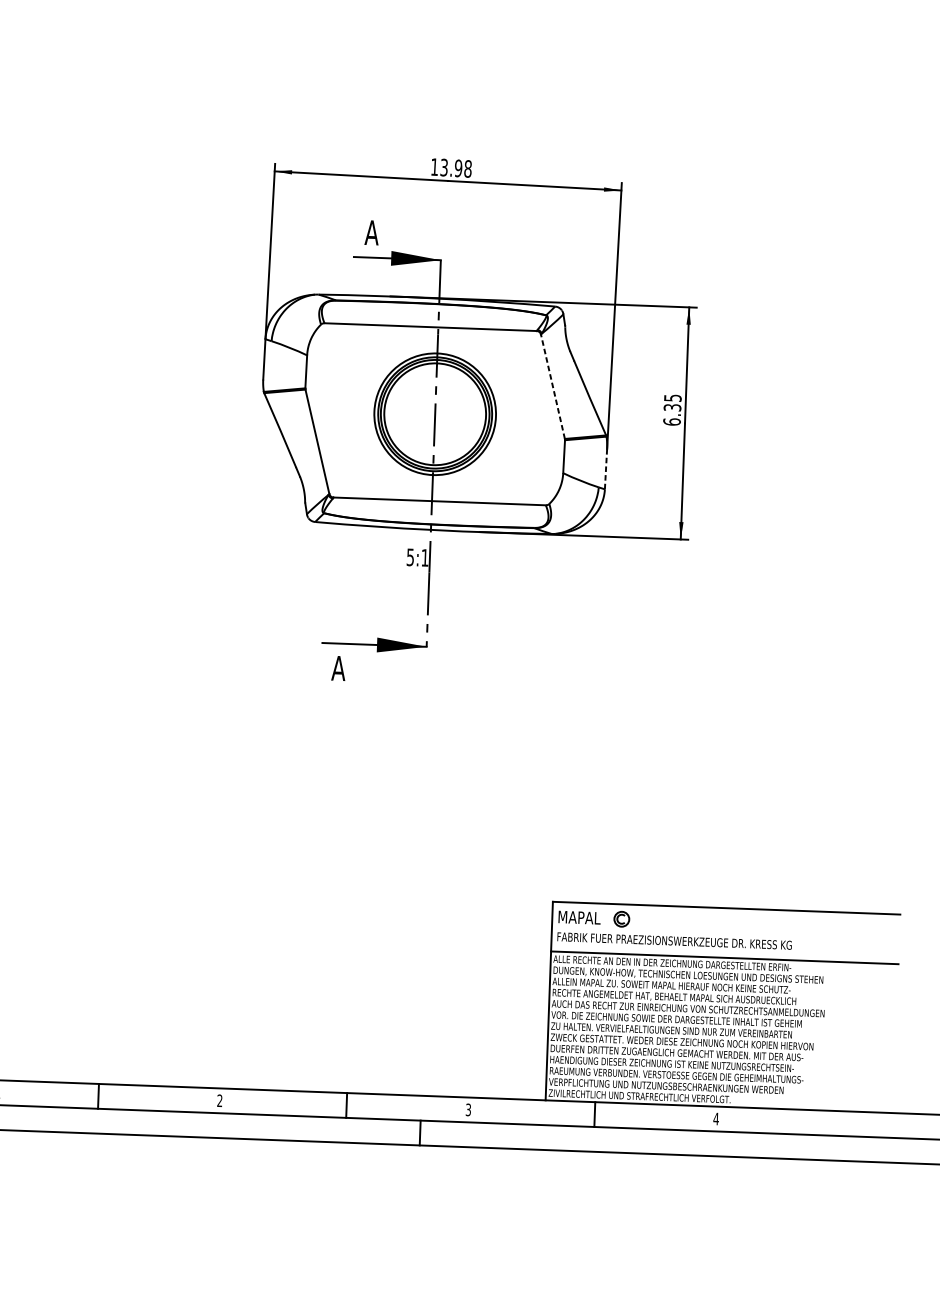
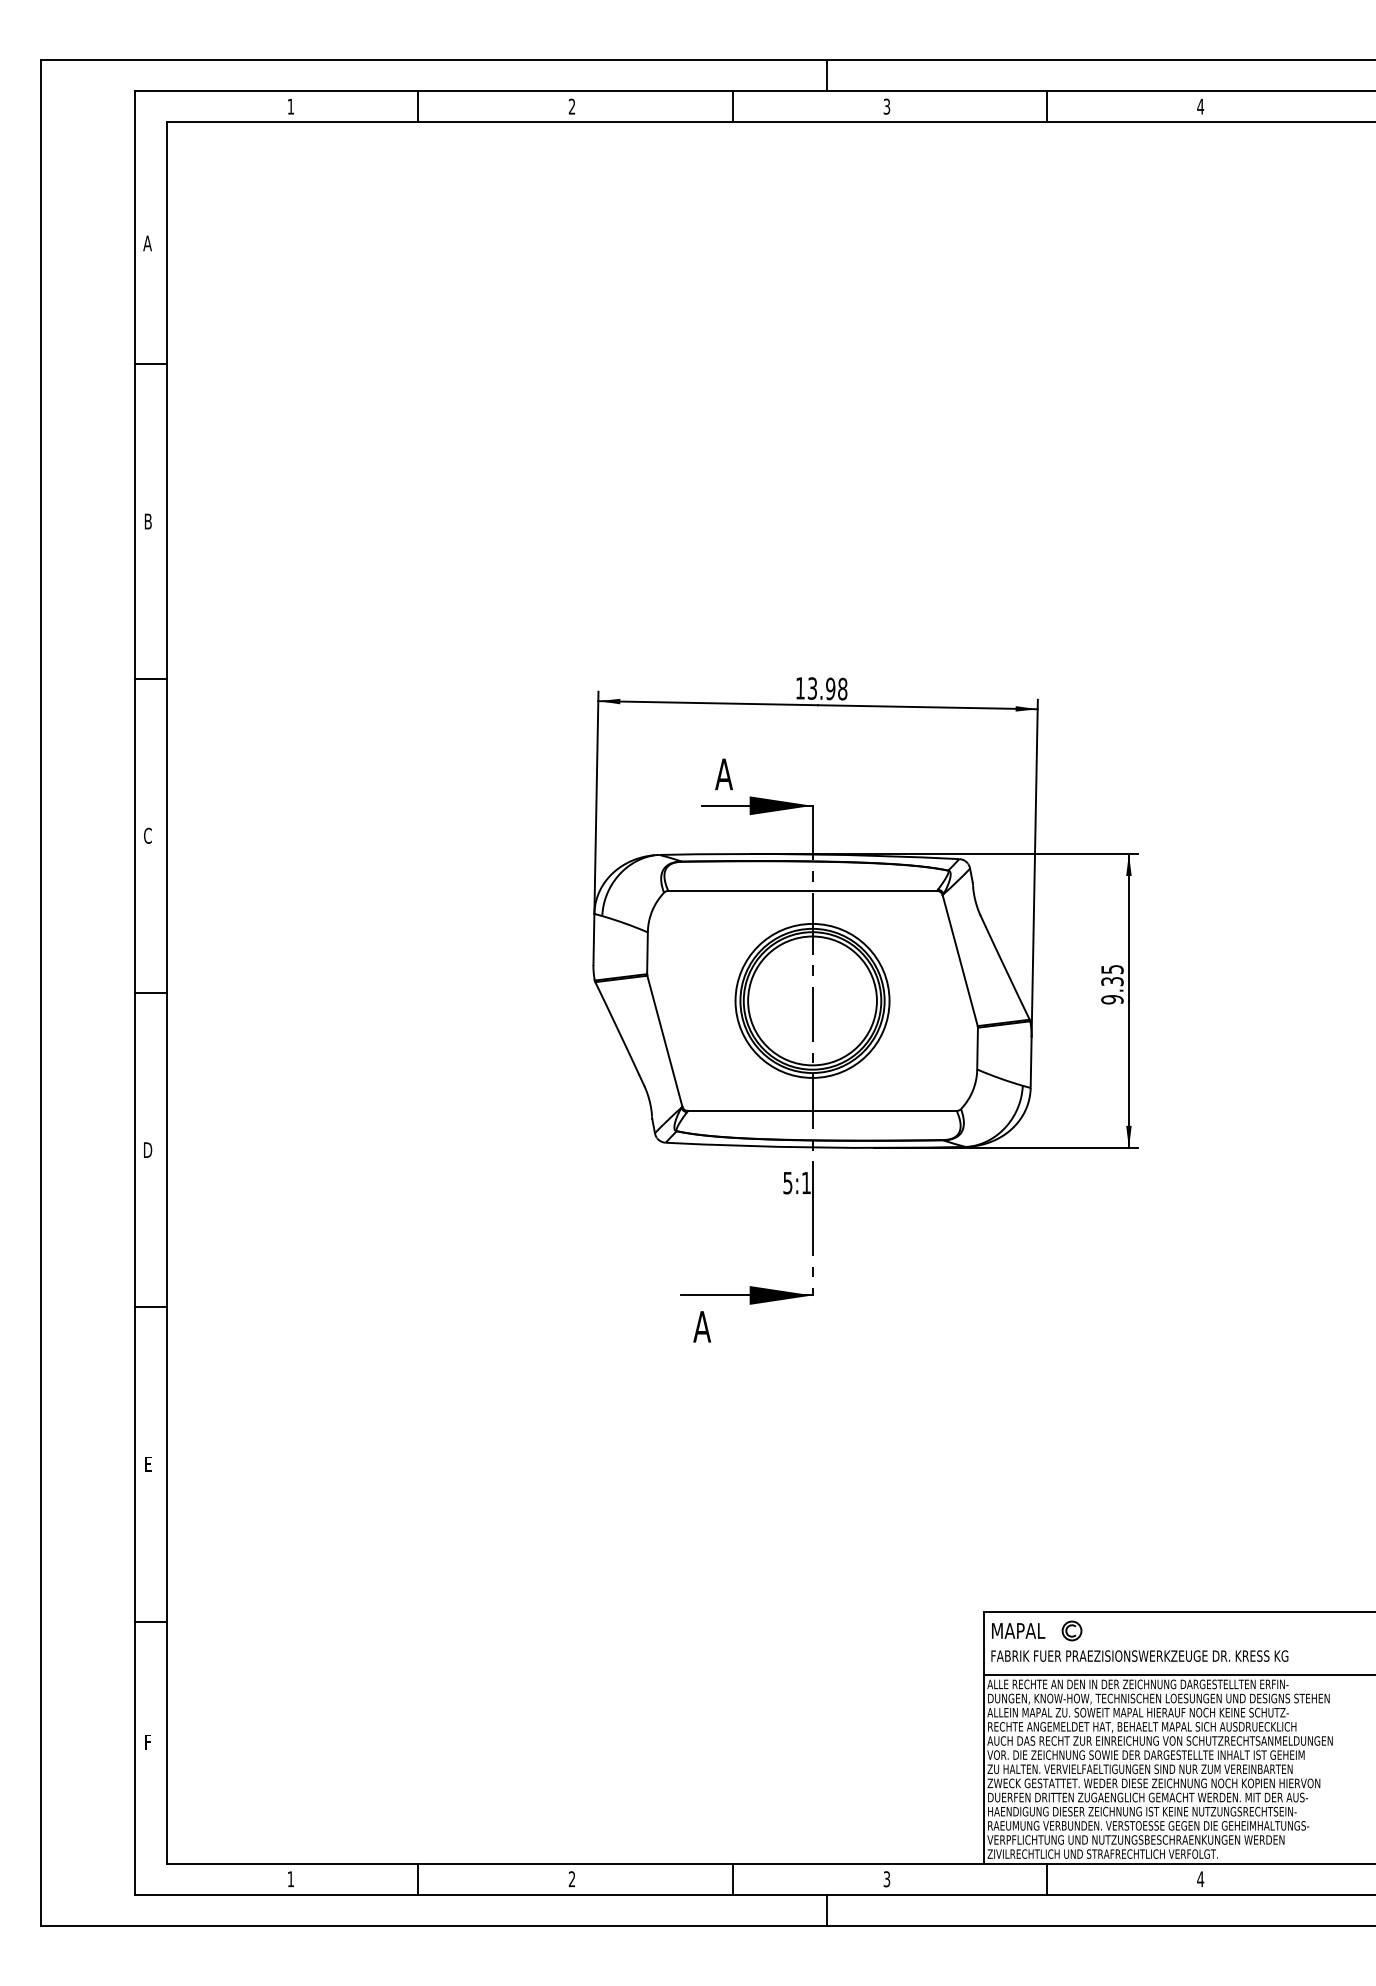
line: (553, 386) -> (960, 960), dashed -> solid
text: (672, 421) -> (1112, 999), 6.35 -> 9.35
line: (606, 469) -> (1031, 1062), dashed -> solid

